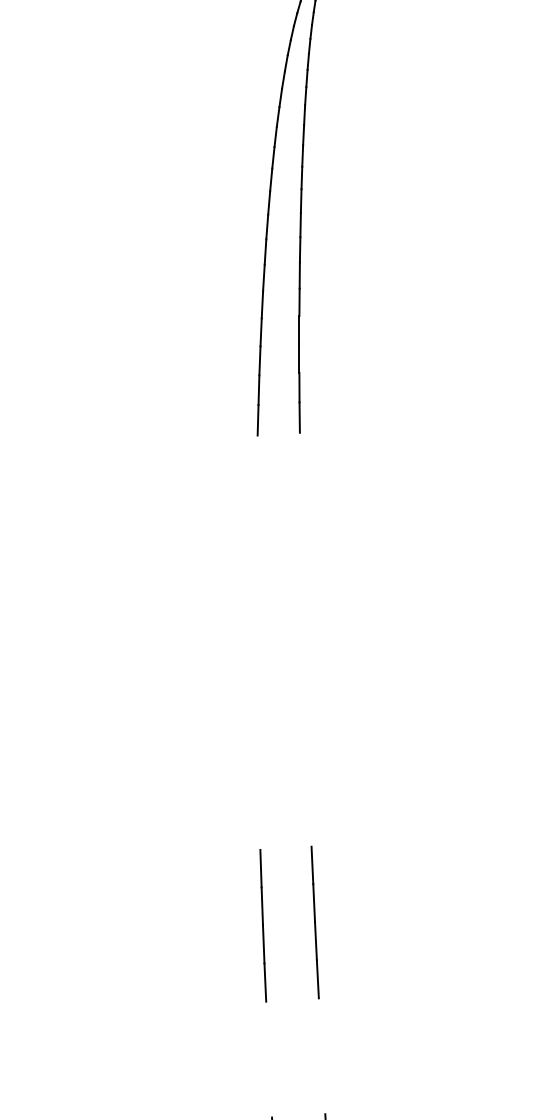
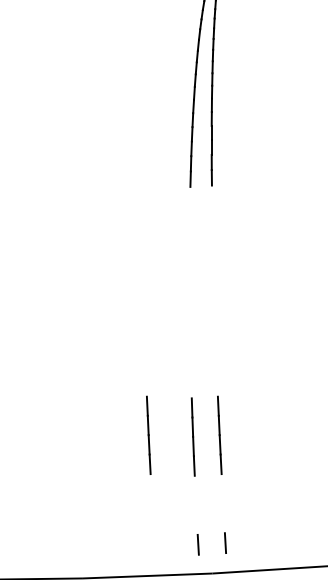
line: (175, 920) -> (148, 434), added

